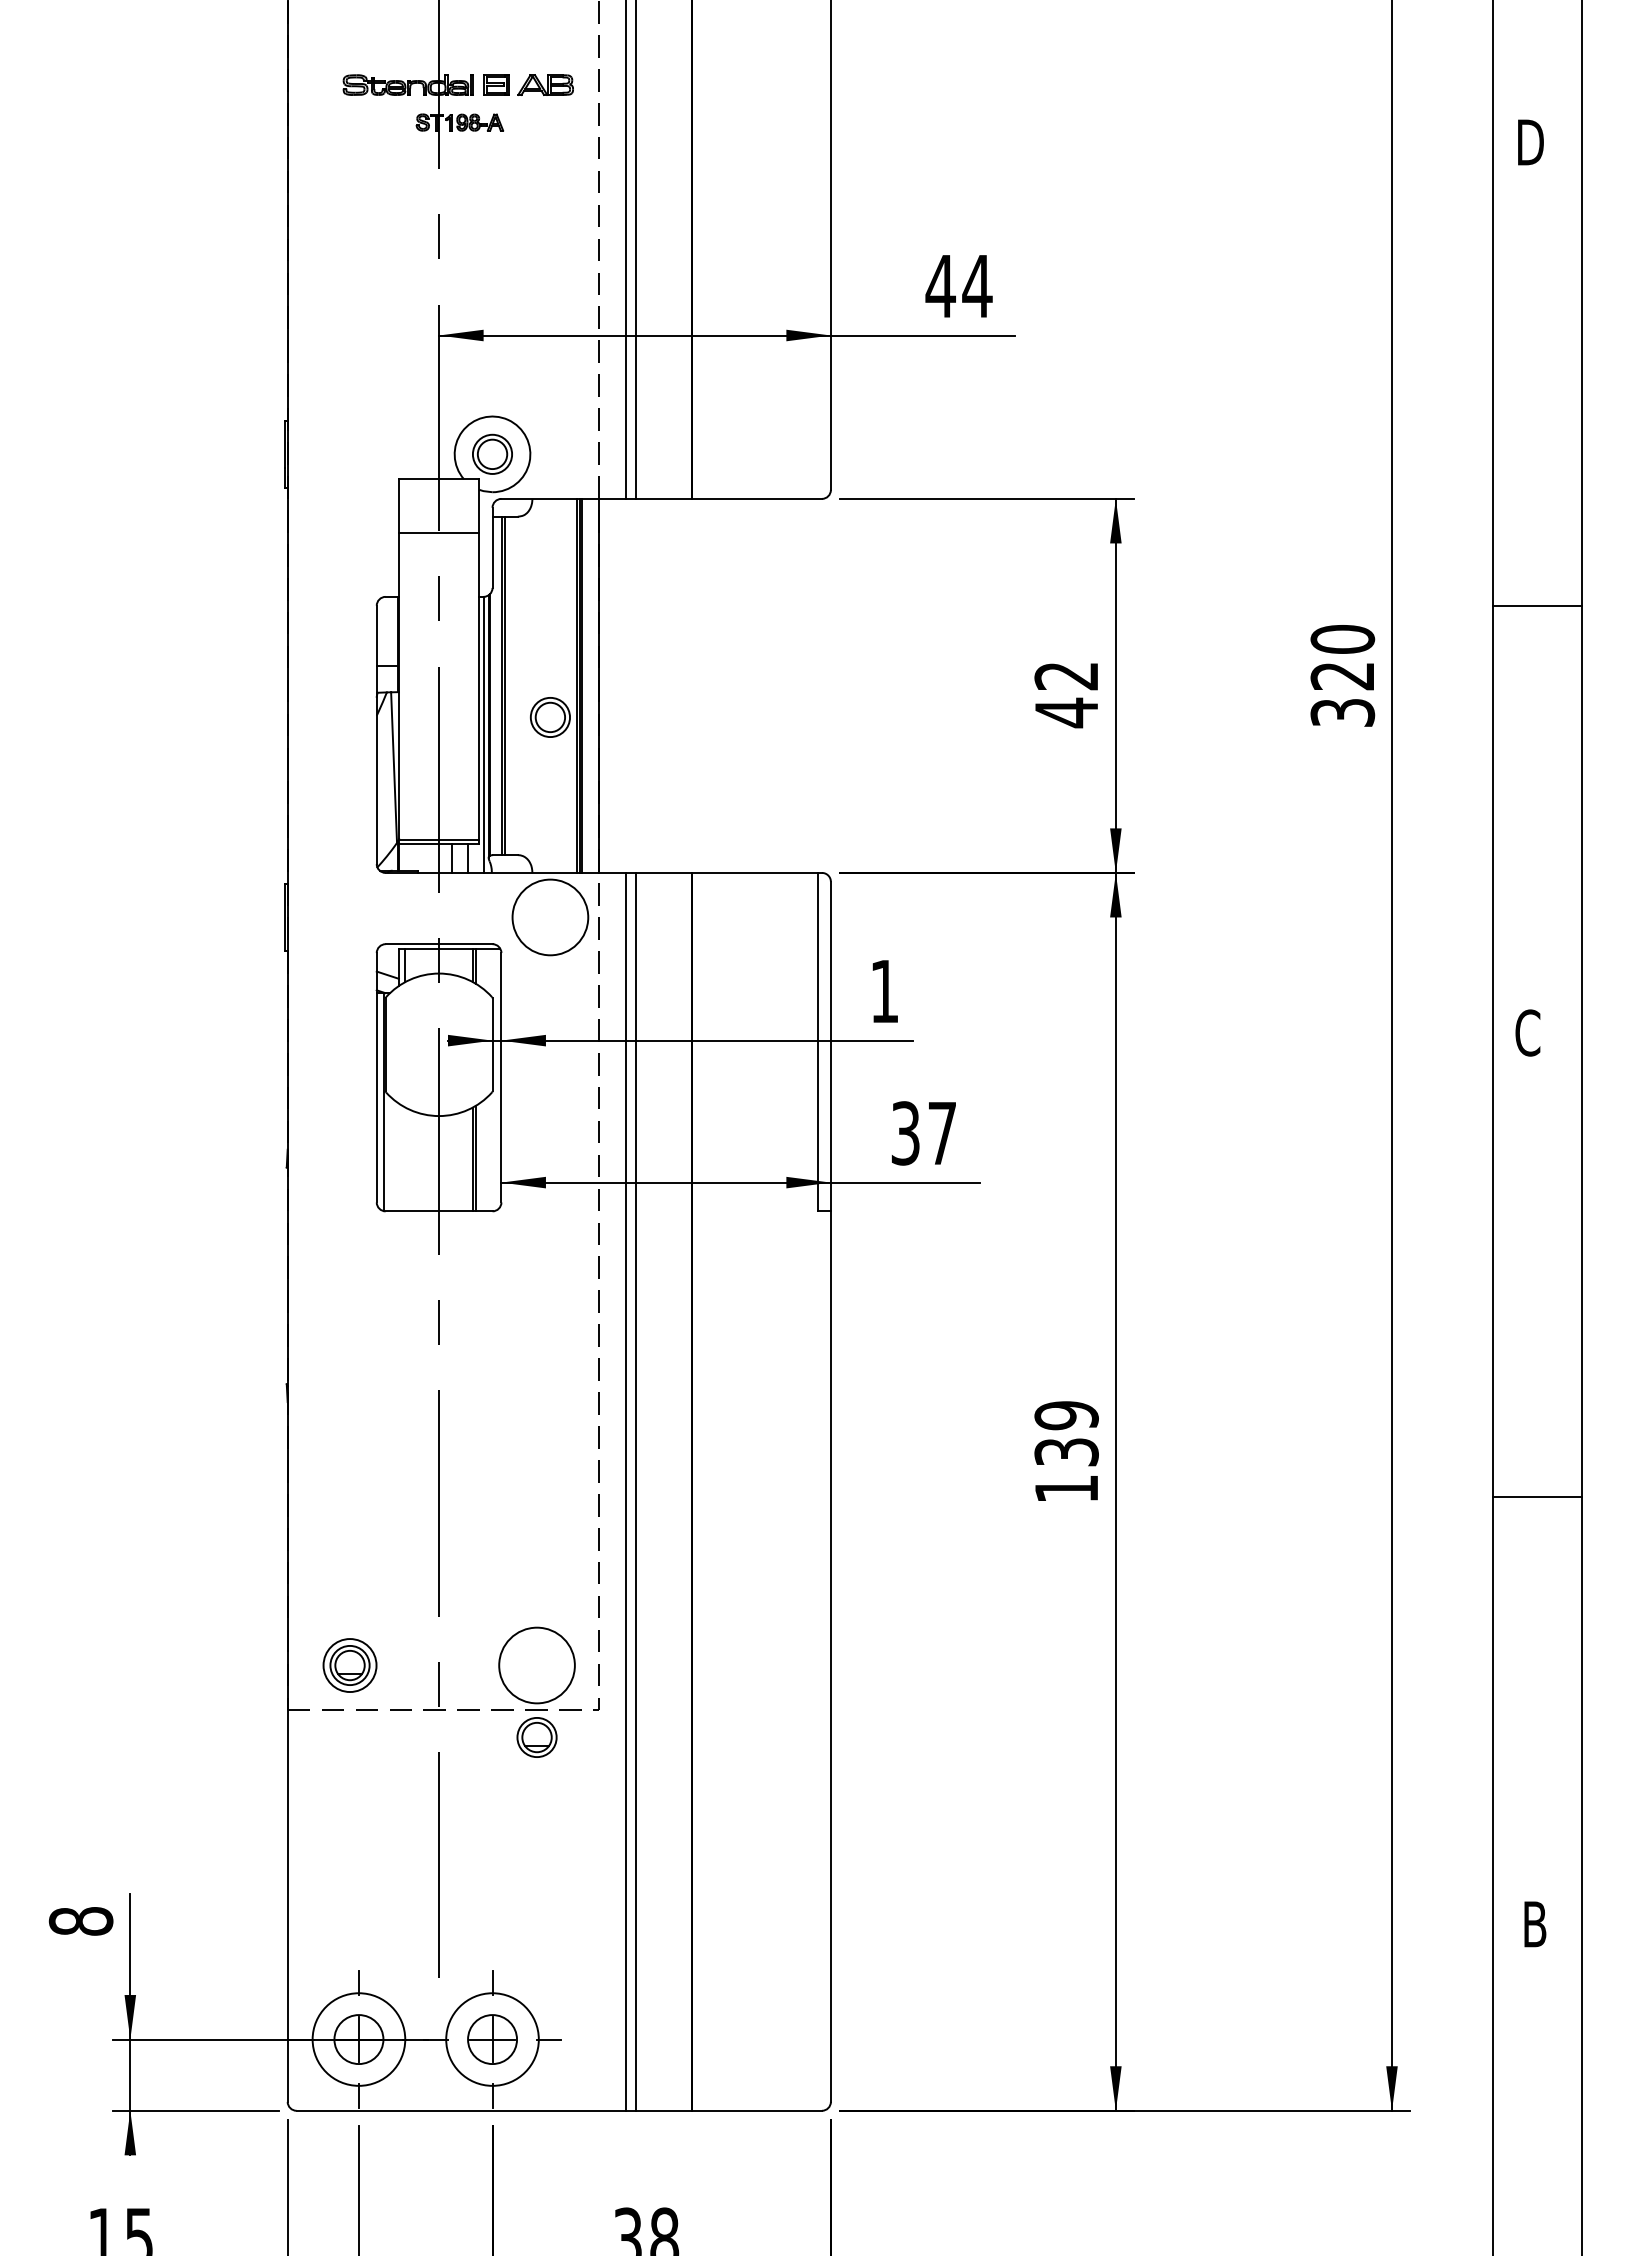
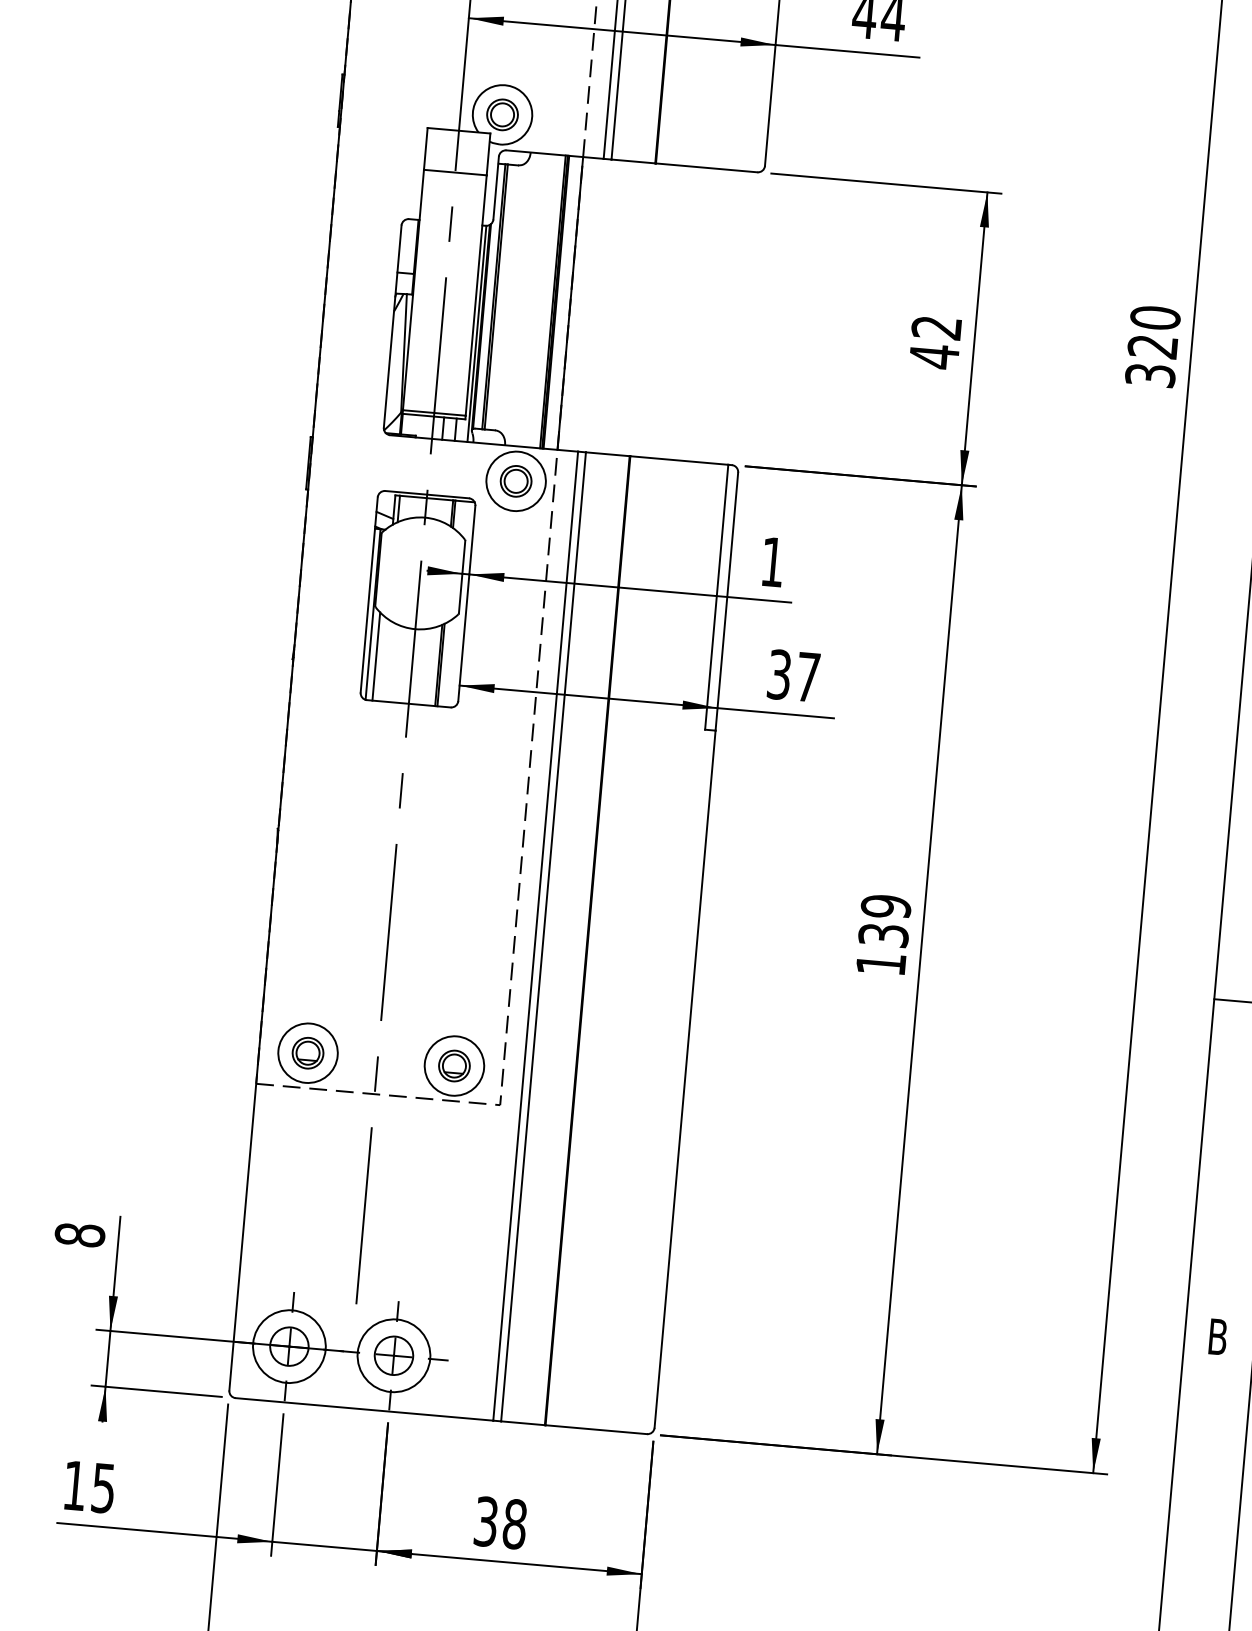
part: (549, 717) -> (515, 481), moved
line: (392, 1154) -> (376, 656), added
circle: (349, 1665) -> (307, 1053), size x1.43
part: (536, 1737) -> (454, 1065), moved

